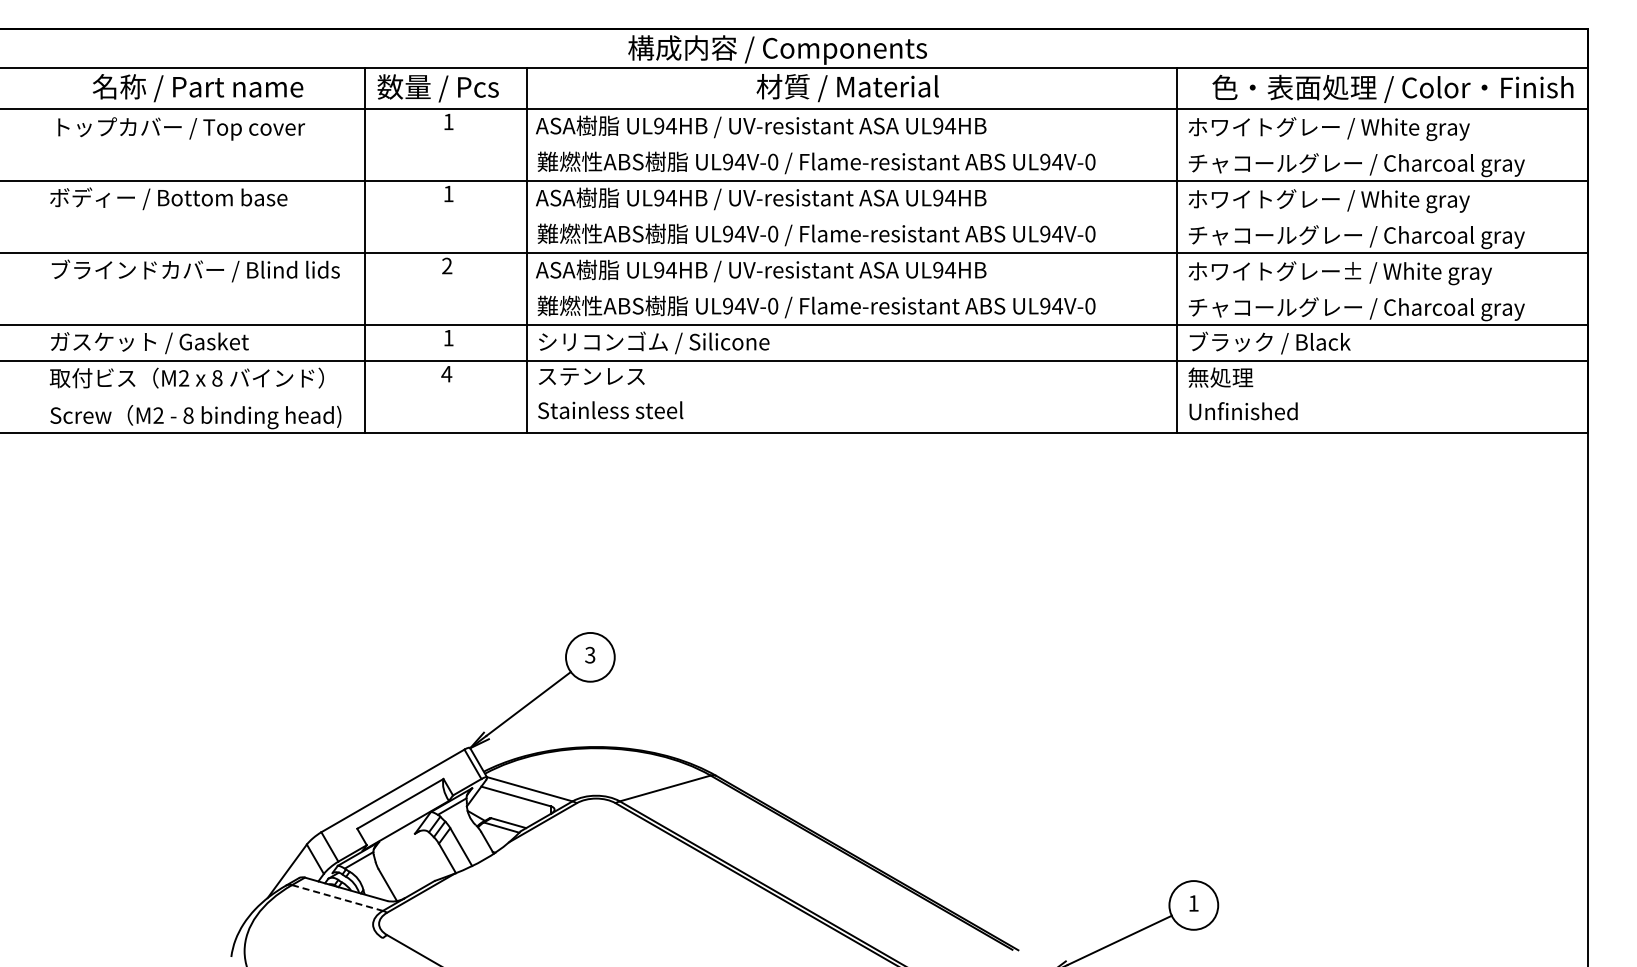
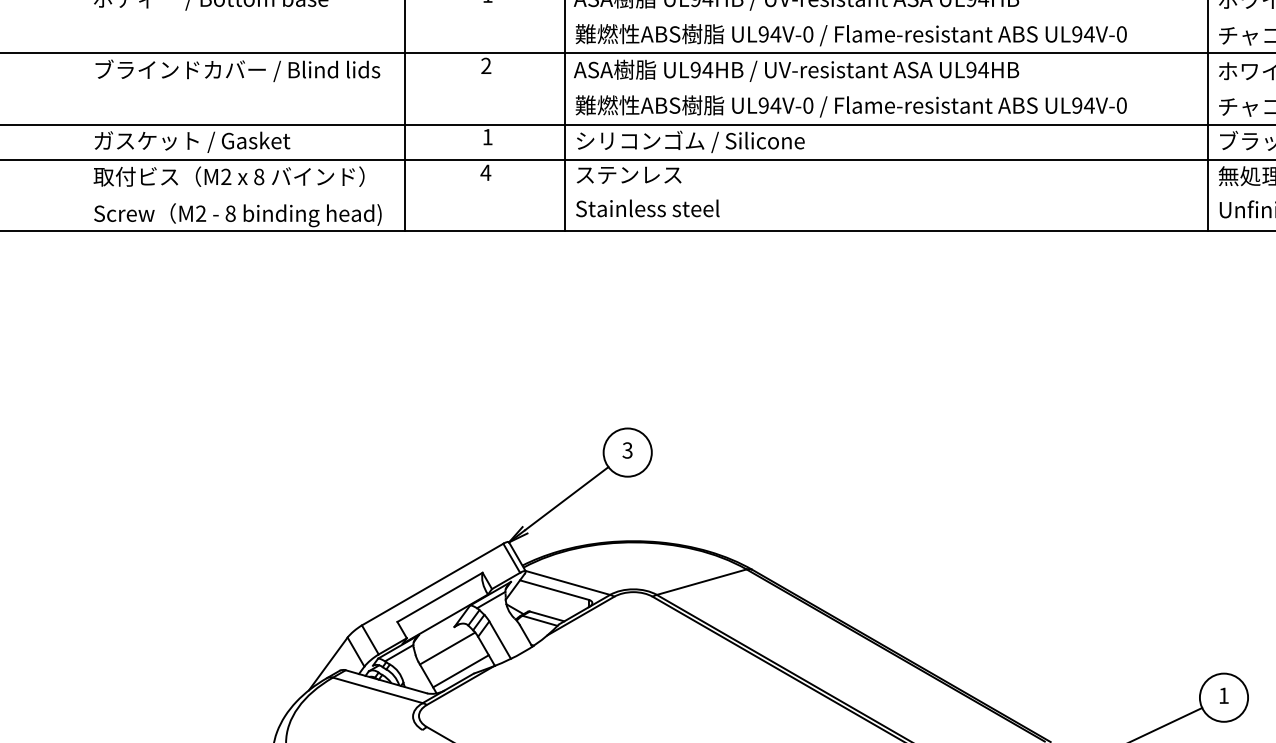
line: (408, 855) -> (448, 648), added
line: (421, 878) -> (460, 671), added
line: (337, 898) -> (377, 690), dashed -> solid

